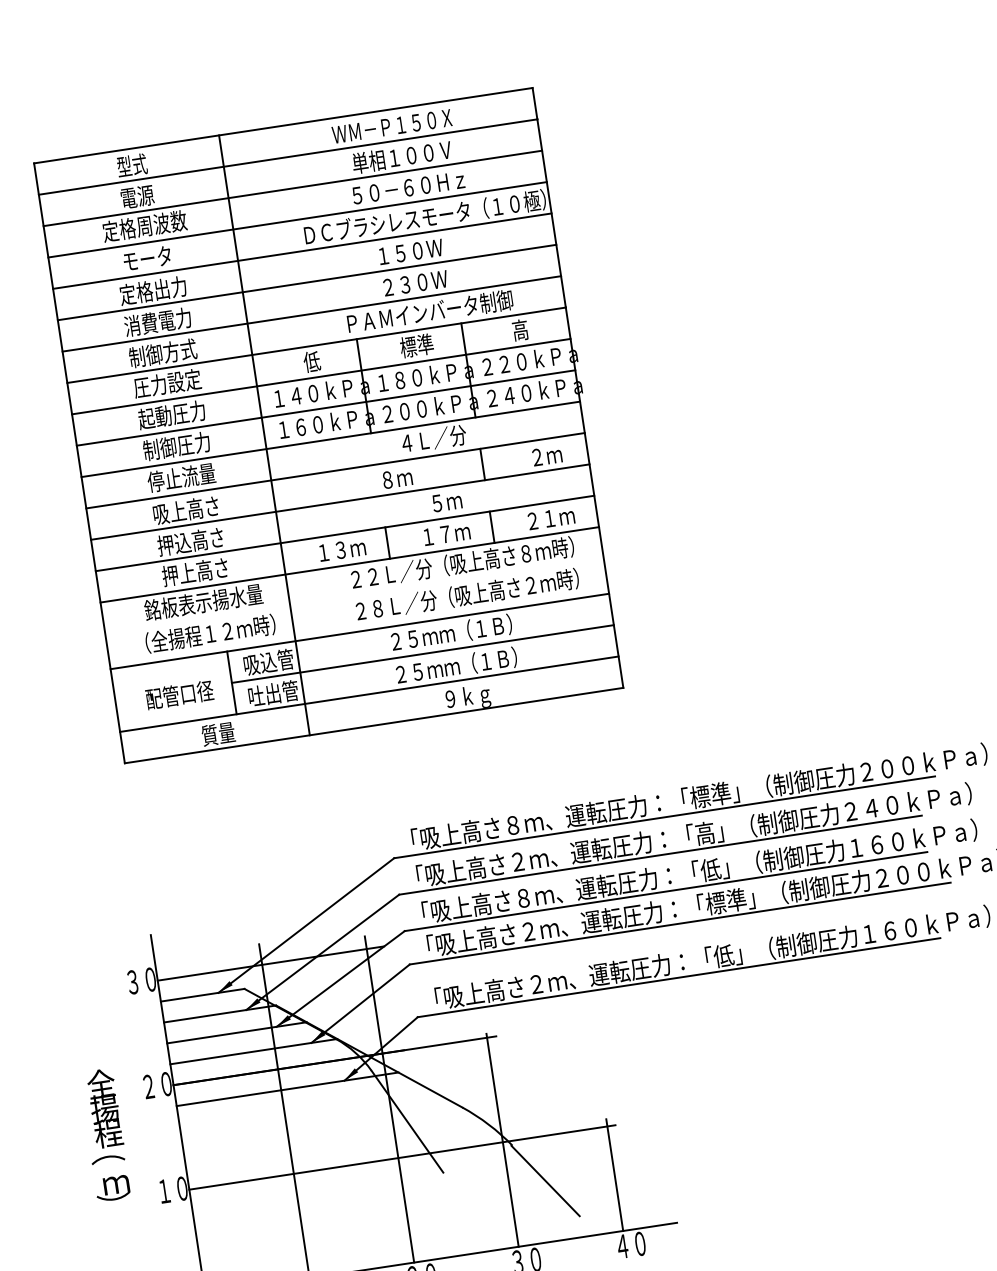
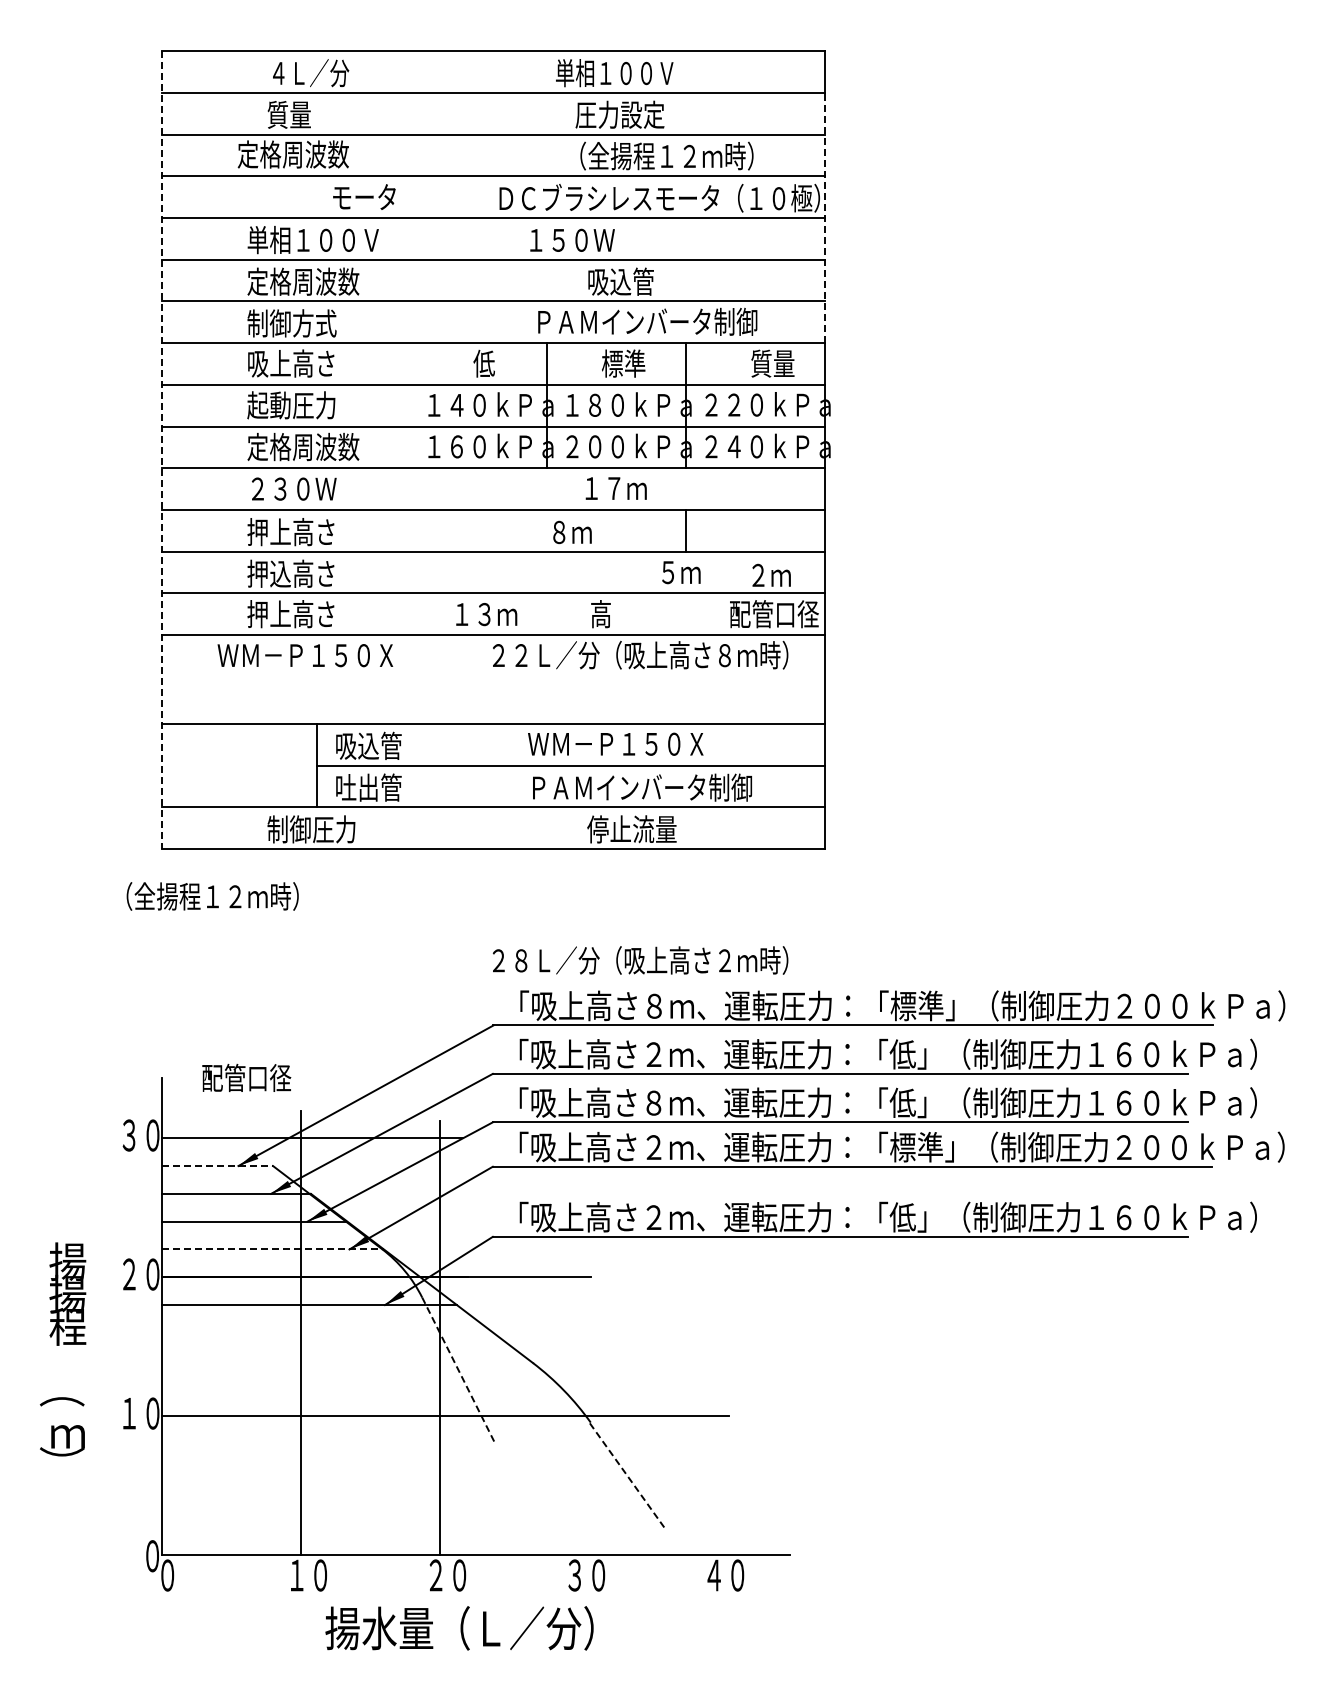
text: (392, 126) -> (634, 73), ＷＭ－Ｐ１５０Ｘ -> 単相１００Ｖ
text: (401, 156) -> (640, 114), 単相１００Ｖ -> 圧力設定
text: (147, 163) -> (309, 73), 型式 -> ４Ｌ／分
text: (421, 185) -> (661, 155), ５０－６０Ｈｚ -> （全揚程１２ｍ時）
text: (137, 196) -> (289, 114), 電源 -> 質量
line: (551, 213) -> (824, 217), solid -> dashed
text: (410, 251) -> (572, 239), moved
text: (147, 258) -> (364, 196), moved
text: (414, 283) -> (632, 281), ２３０Ｗ -> 吸込管
text: (168, 287) -> (312, 239), 定格出力 -> 単相１００Ｖ
text: (166, 320) -> (303, 281), 消費電力 -> 定格周波数
text: (528, 328) -> (772, 363), 高 -> 質量
text: (167, 383) -> (291, 363), 圧力設定 -> 吸上高さ
line: (264, 435) -> (407, 450), removed
text: (433, 439) -> (627, 488), ４Ｌ／分 -> １７ｍ
text: (185, 444) -> (303, 446), 制御圧力 -> 定格周波数
text: (547, 455) -> (771, 574), moved
line: (79, 463) -> (161, 450), solid -> dashed
text: (181, 477) -> (291, 488), 停止流量 -> ２３０Ｗ
text: (447, 501) -> (681, 572), moved
text: (160, 514) -> (257, 532), 吸上高さ -> 押上高さ
text: (558, 517) -> (774, 614), ２１ｍ -> 配管口径
line: (491, 527) -> (685, 614), removed
text: (445, 534) -> (623, 614), １７ｍ -> 高
line: (387, 543) -> (546, 614), removed
text: (467, 594) -> (640, 960), moved
text: (210, 601) -> (305, 655), 銘板表示揚水量 -> ＷＭ－Ｐ１５０Ｘ
text: (453, 632) -> (615, 743), ２５ｍｍ（１Ｂ） -> ＷＭ－Ｐ１５０Ｘ
text: (210, 633) -> (212, 896), moved
text: (479, 662) -> (642, 787), ２５ｍｍ（１Ｂ） -> ＰＡＭインバータ制御
text: (179, 694) -> (246, 1077), moved
text: (475, 696) -> (631, 831), ９ｋｇ -> 停止流量
text: (235, 731) -> (311, 829), 質量 -> 制御圧力
text: (786, 821) -> (1010, 1054), 「吸上高さ２ｍ、運転圧力：「高」（制御圧力２４０ｋＰａ） -> 「吸上高さ２ｍ、運転圧力：「低」（制御圧力１６０ｋＰａ）
line: (202, 995) -> (217, 1166), solid -> dashed
line: (254, 1051) -> (273, 1249), solid -> dashed
text: (100, 1084) -> (67, 1261), 全 -> 揚
line: (407, 1121) -> (458, 1370), solid -> dashed
line: (502, 1140) -> (578, 1413), removed
line: (614, 1174) -> (717, 1480), removed
text: (111, 1177) -> (62, 1426), moved
line: (545, 1180) -> (626, 1474), solid -> dashed

